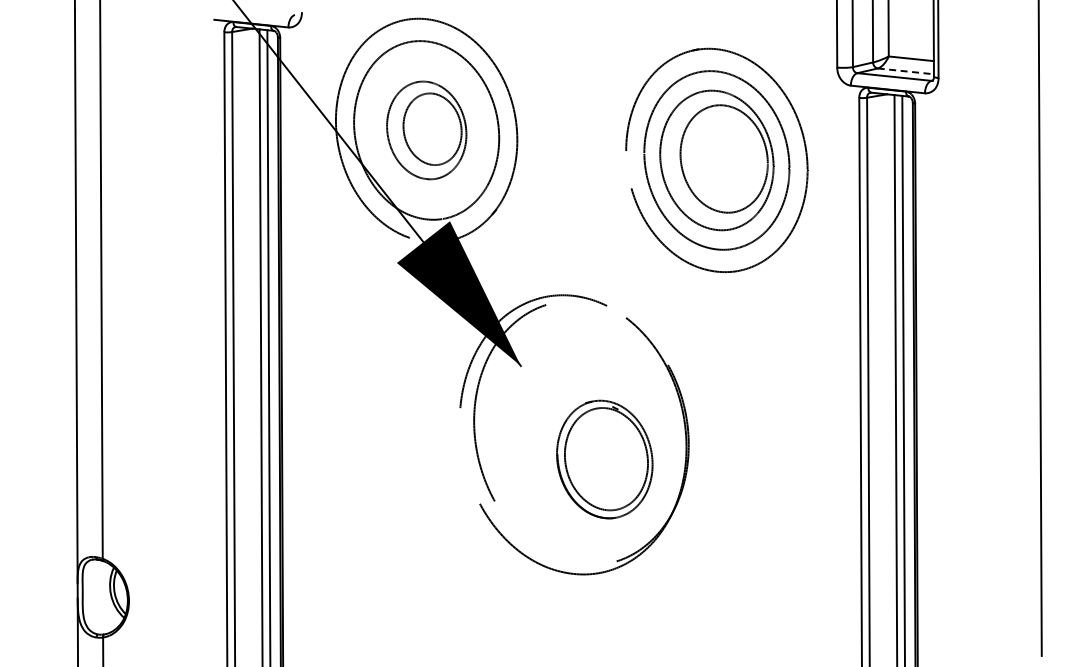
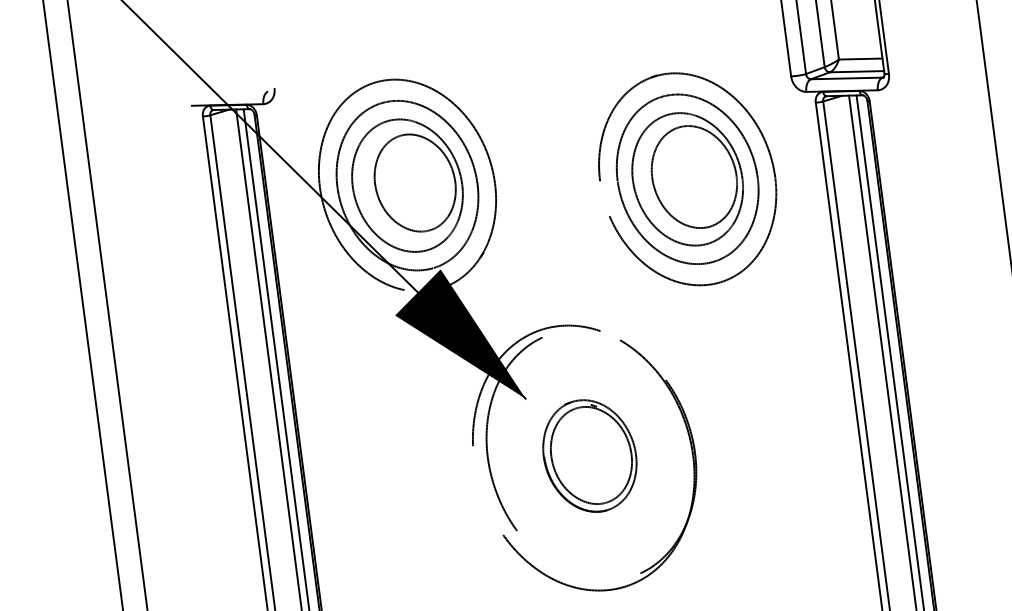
line: (906, 71) -> (857, 71), dashed -> solid
part: (426, 130) -> (407, 185), size x1.43
part: (604, 459) -> (589, 456), moved

